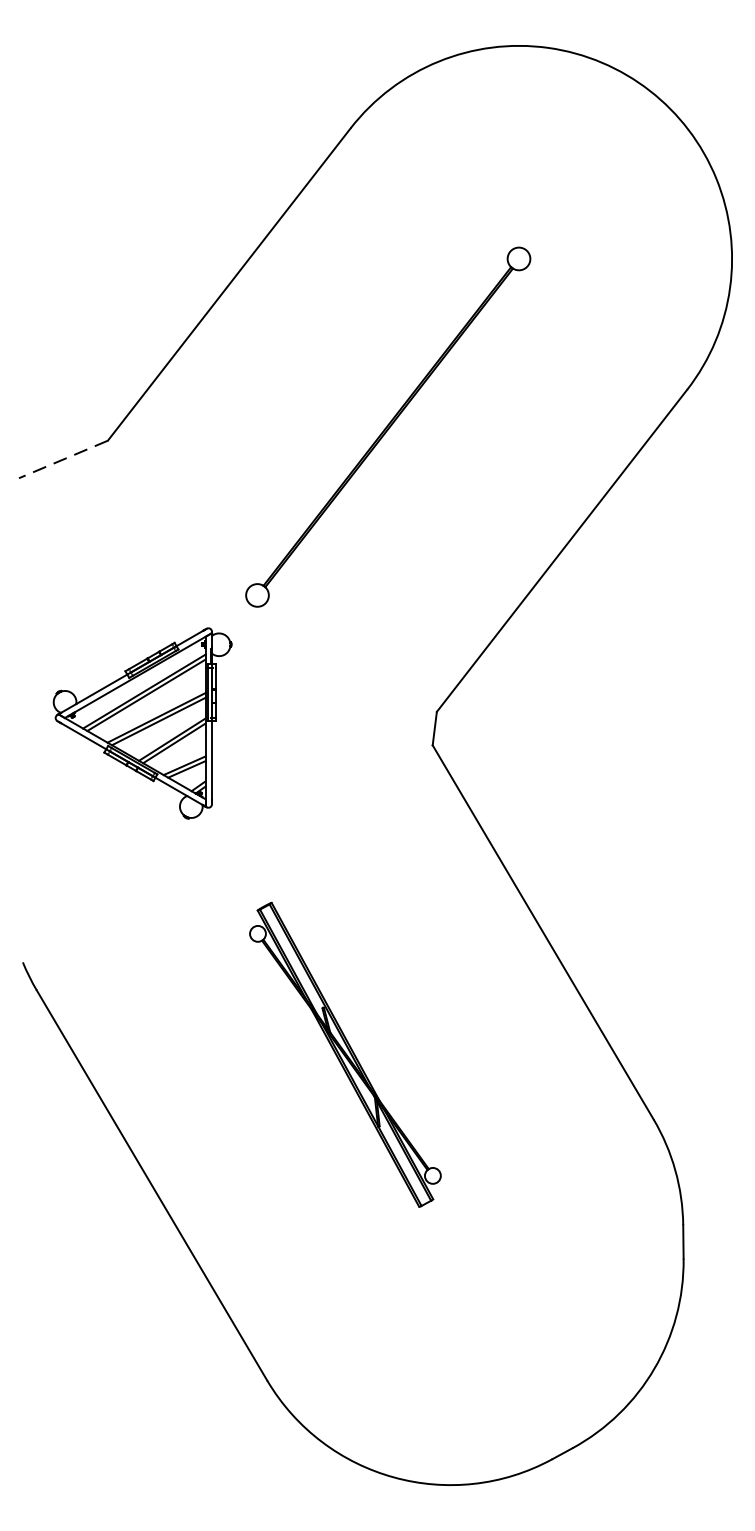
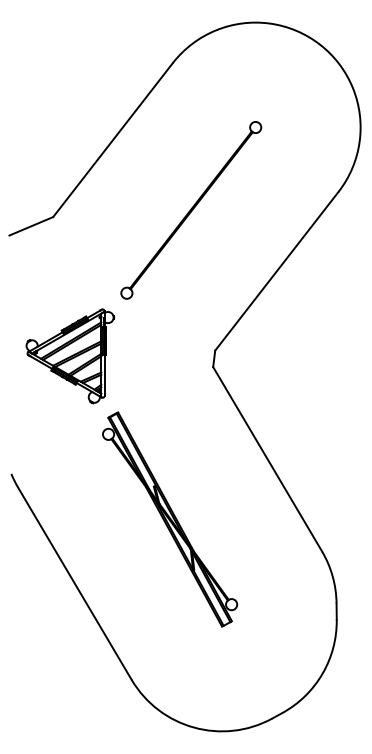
line: (63, 459) -> (31, 226), dashed -> solid
part: (346, 1054) -> (170, 519), size x1.43

